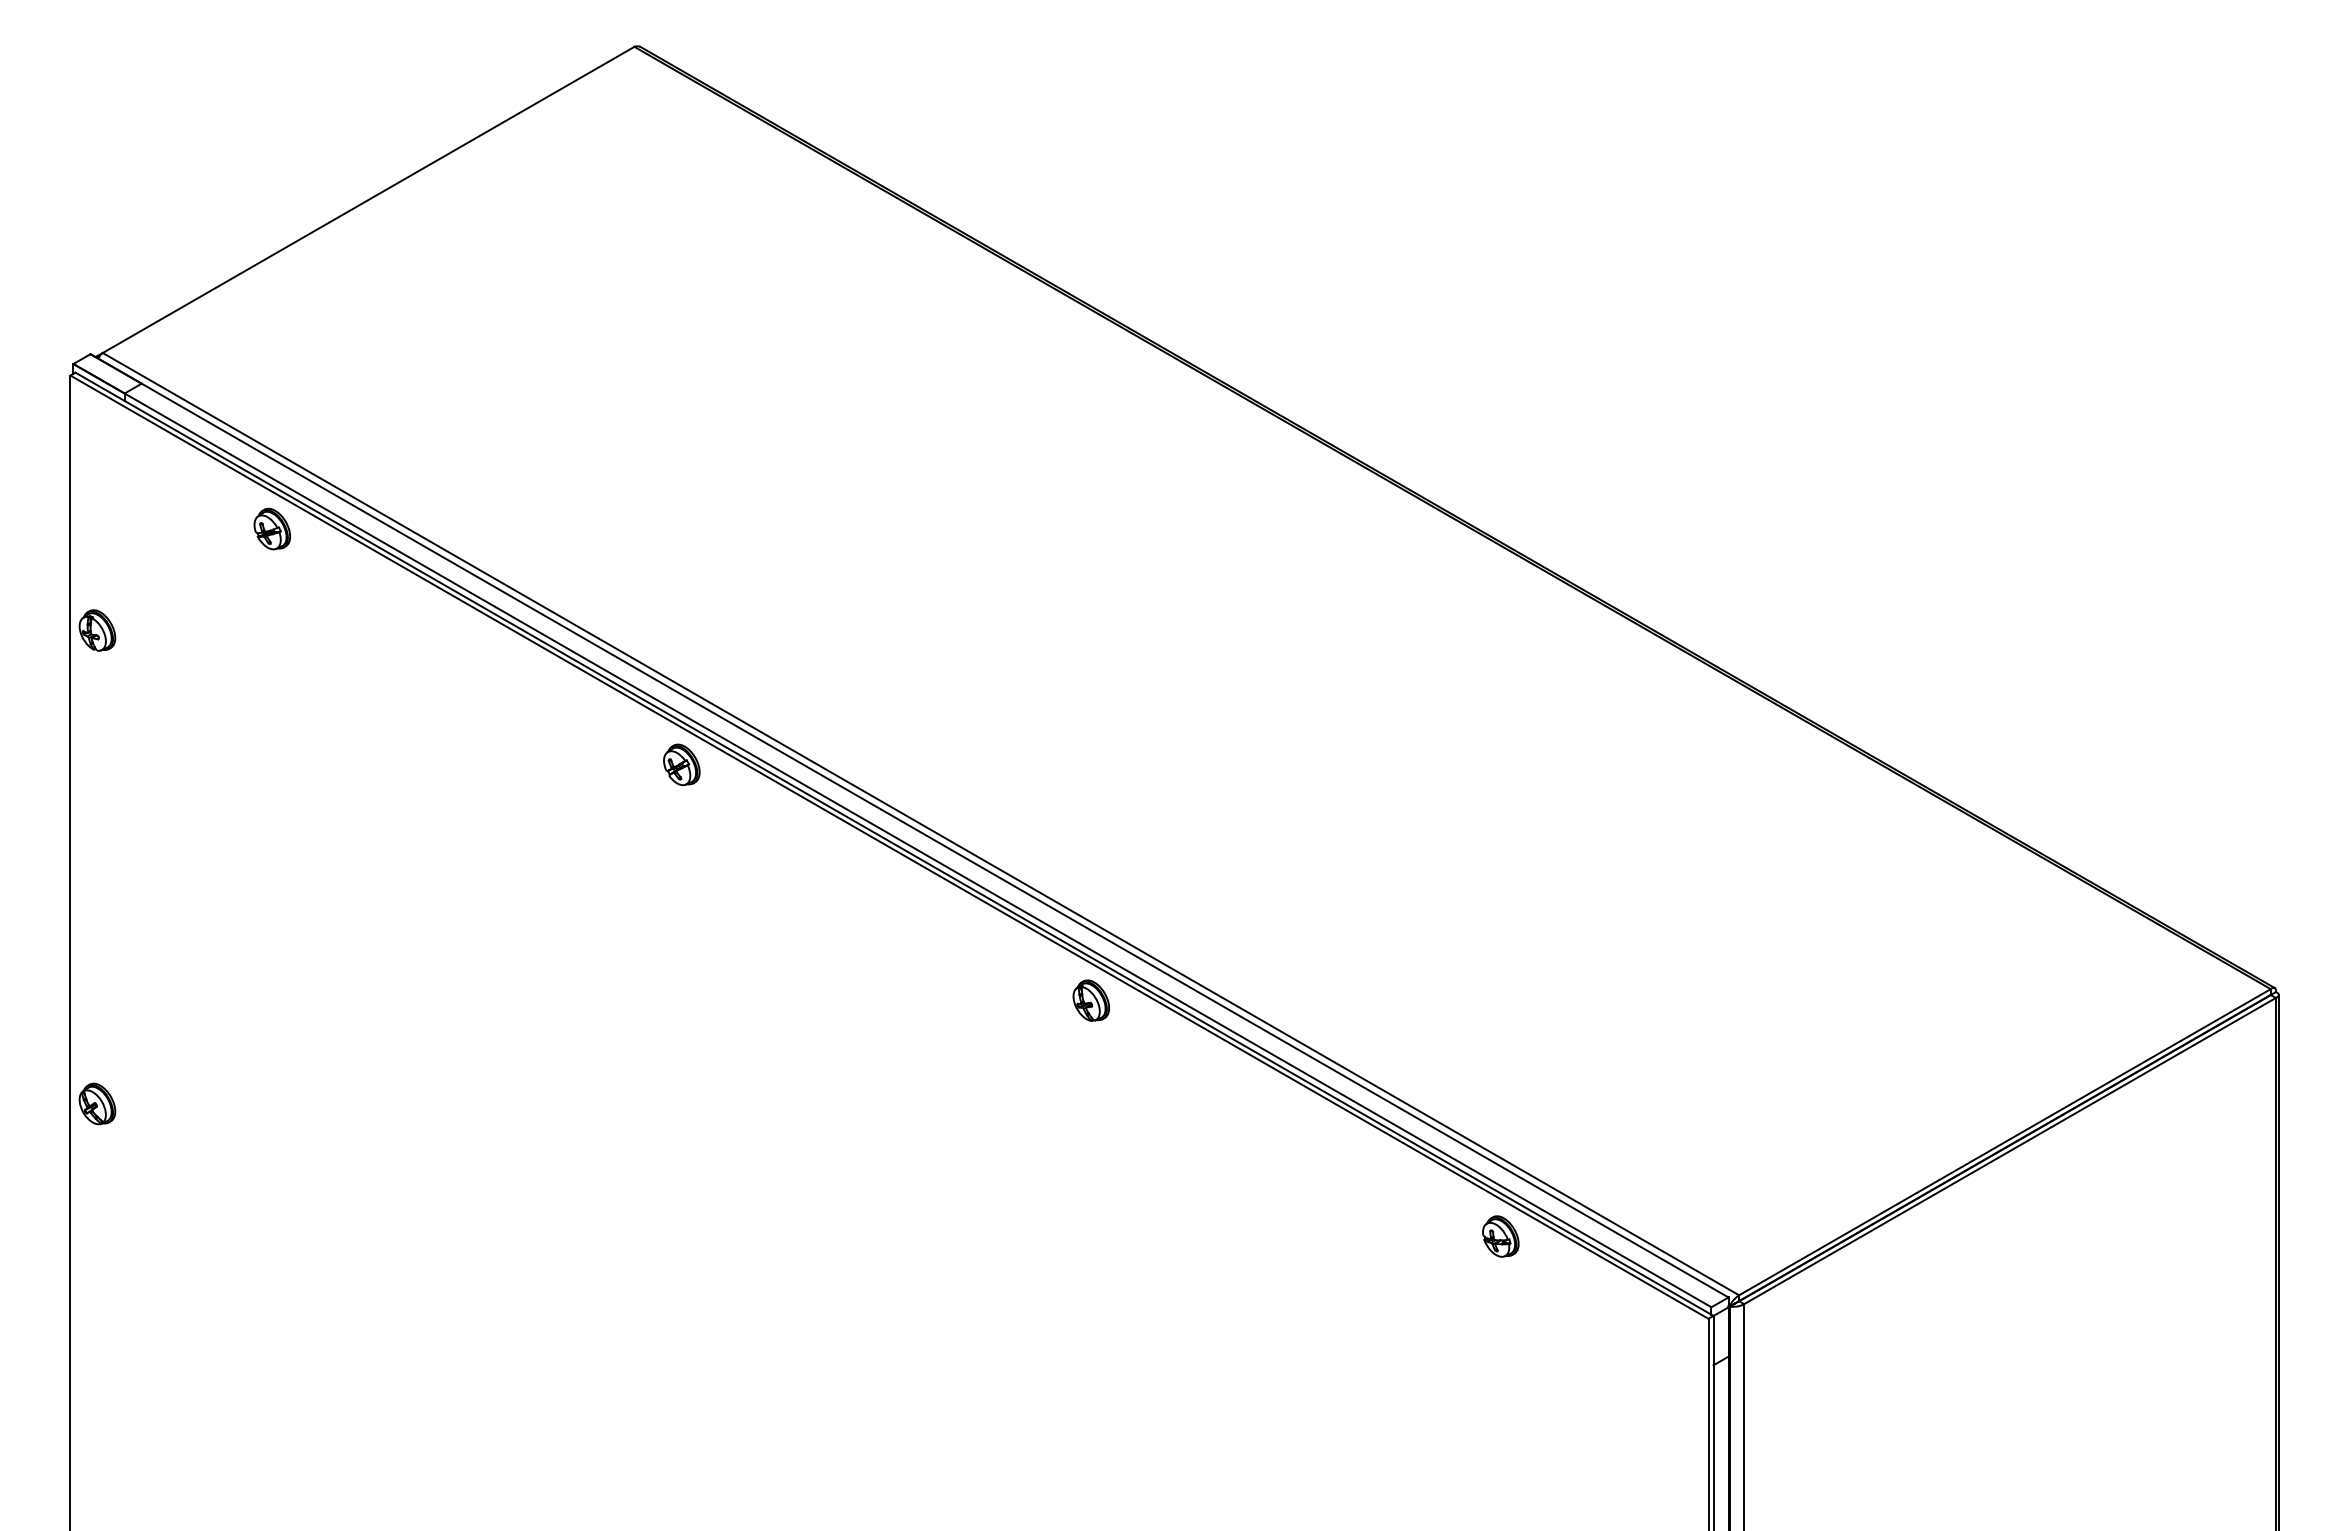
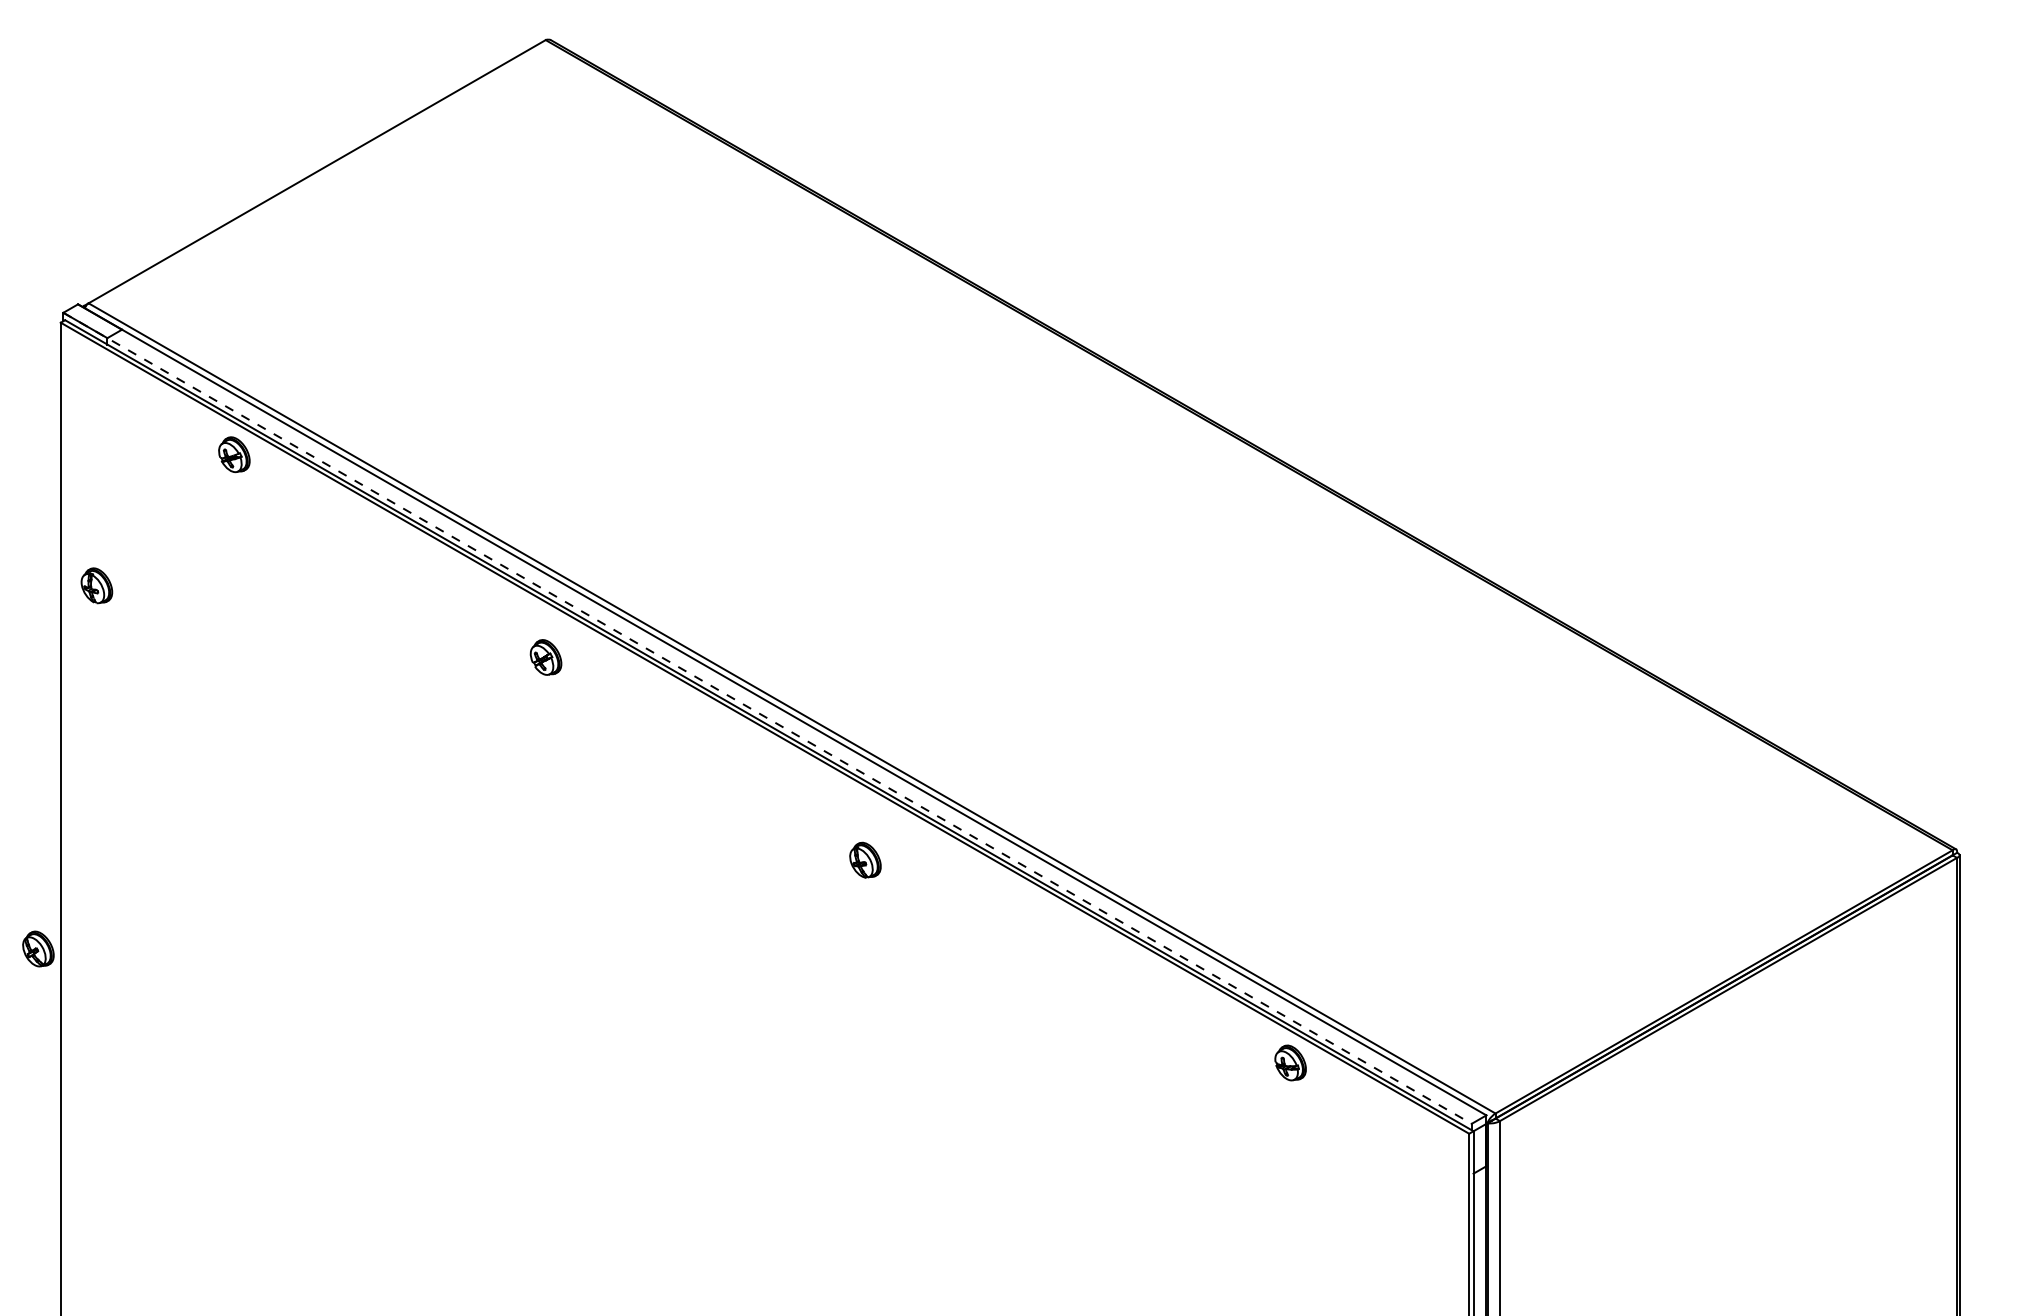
part: (97, 630) -> (96, 585), moved
part: (681, 764) -> (545, 657), moved
line: (892, 835) -> (767, 718), solid -> dashed
part: (1090, 1000) -> (864, 860), moved
part: (97, 1103) -> (38, 948), moved

